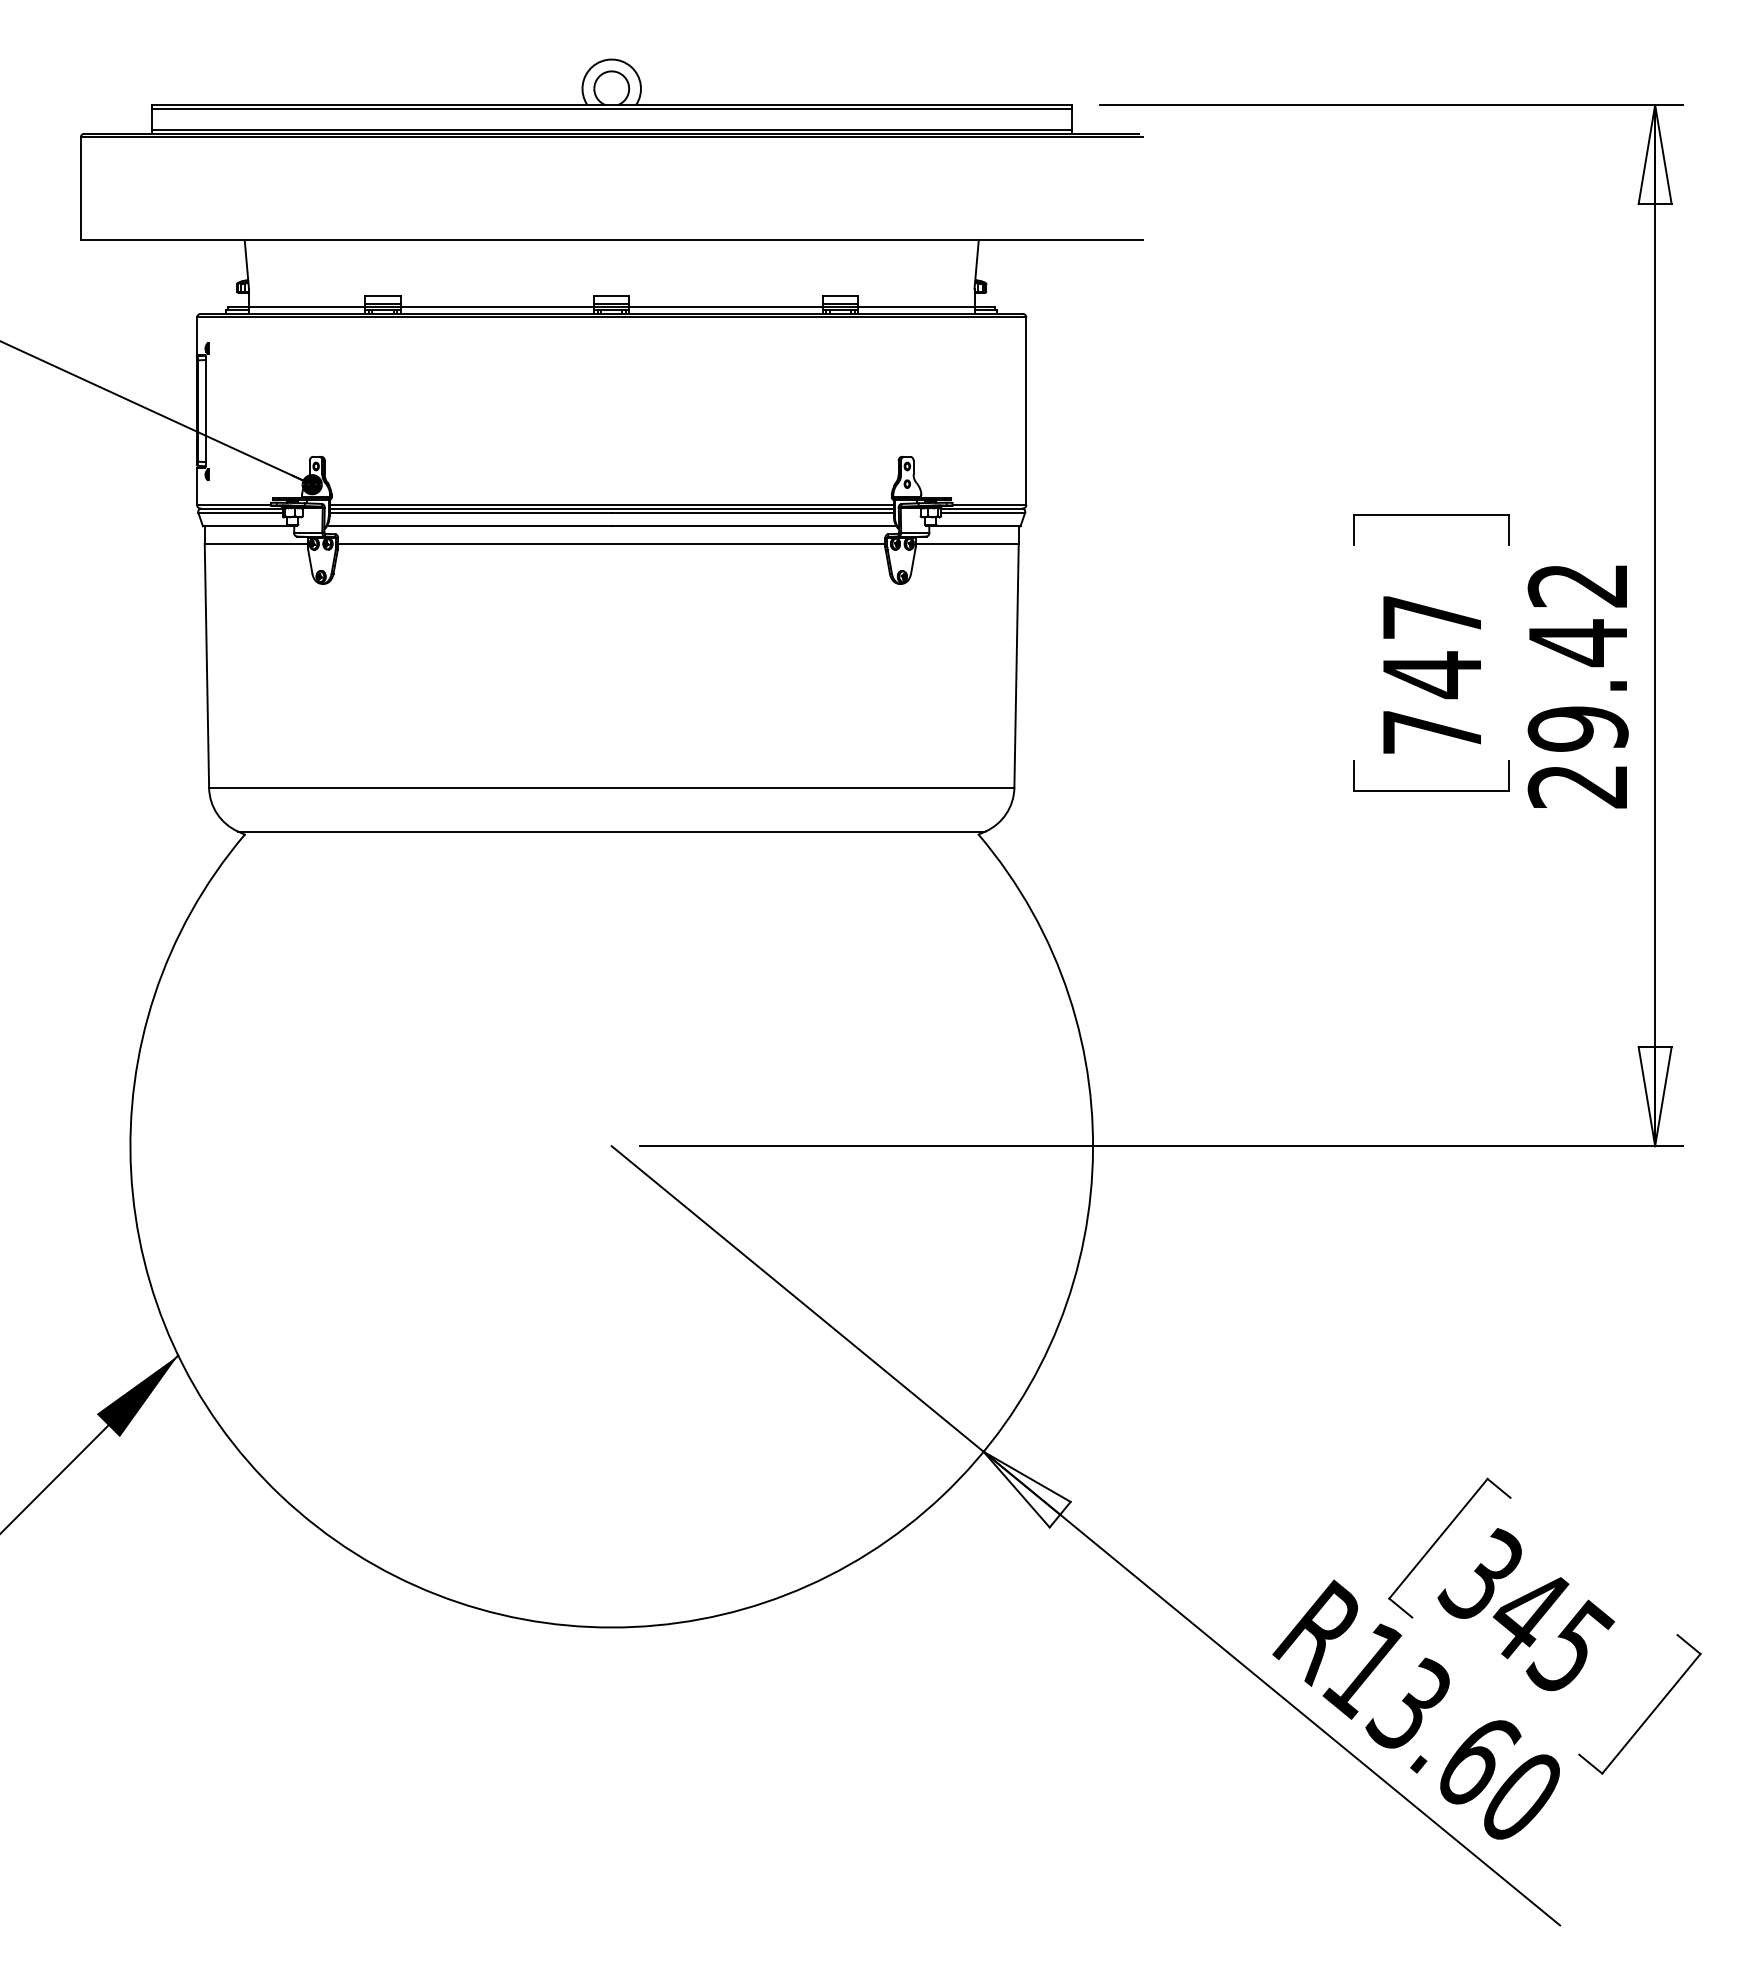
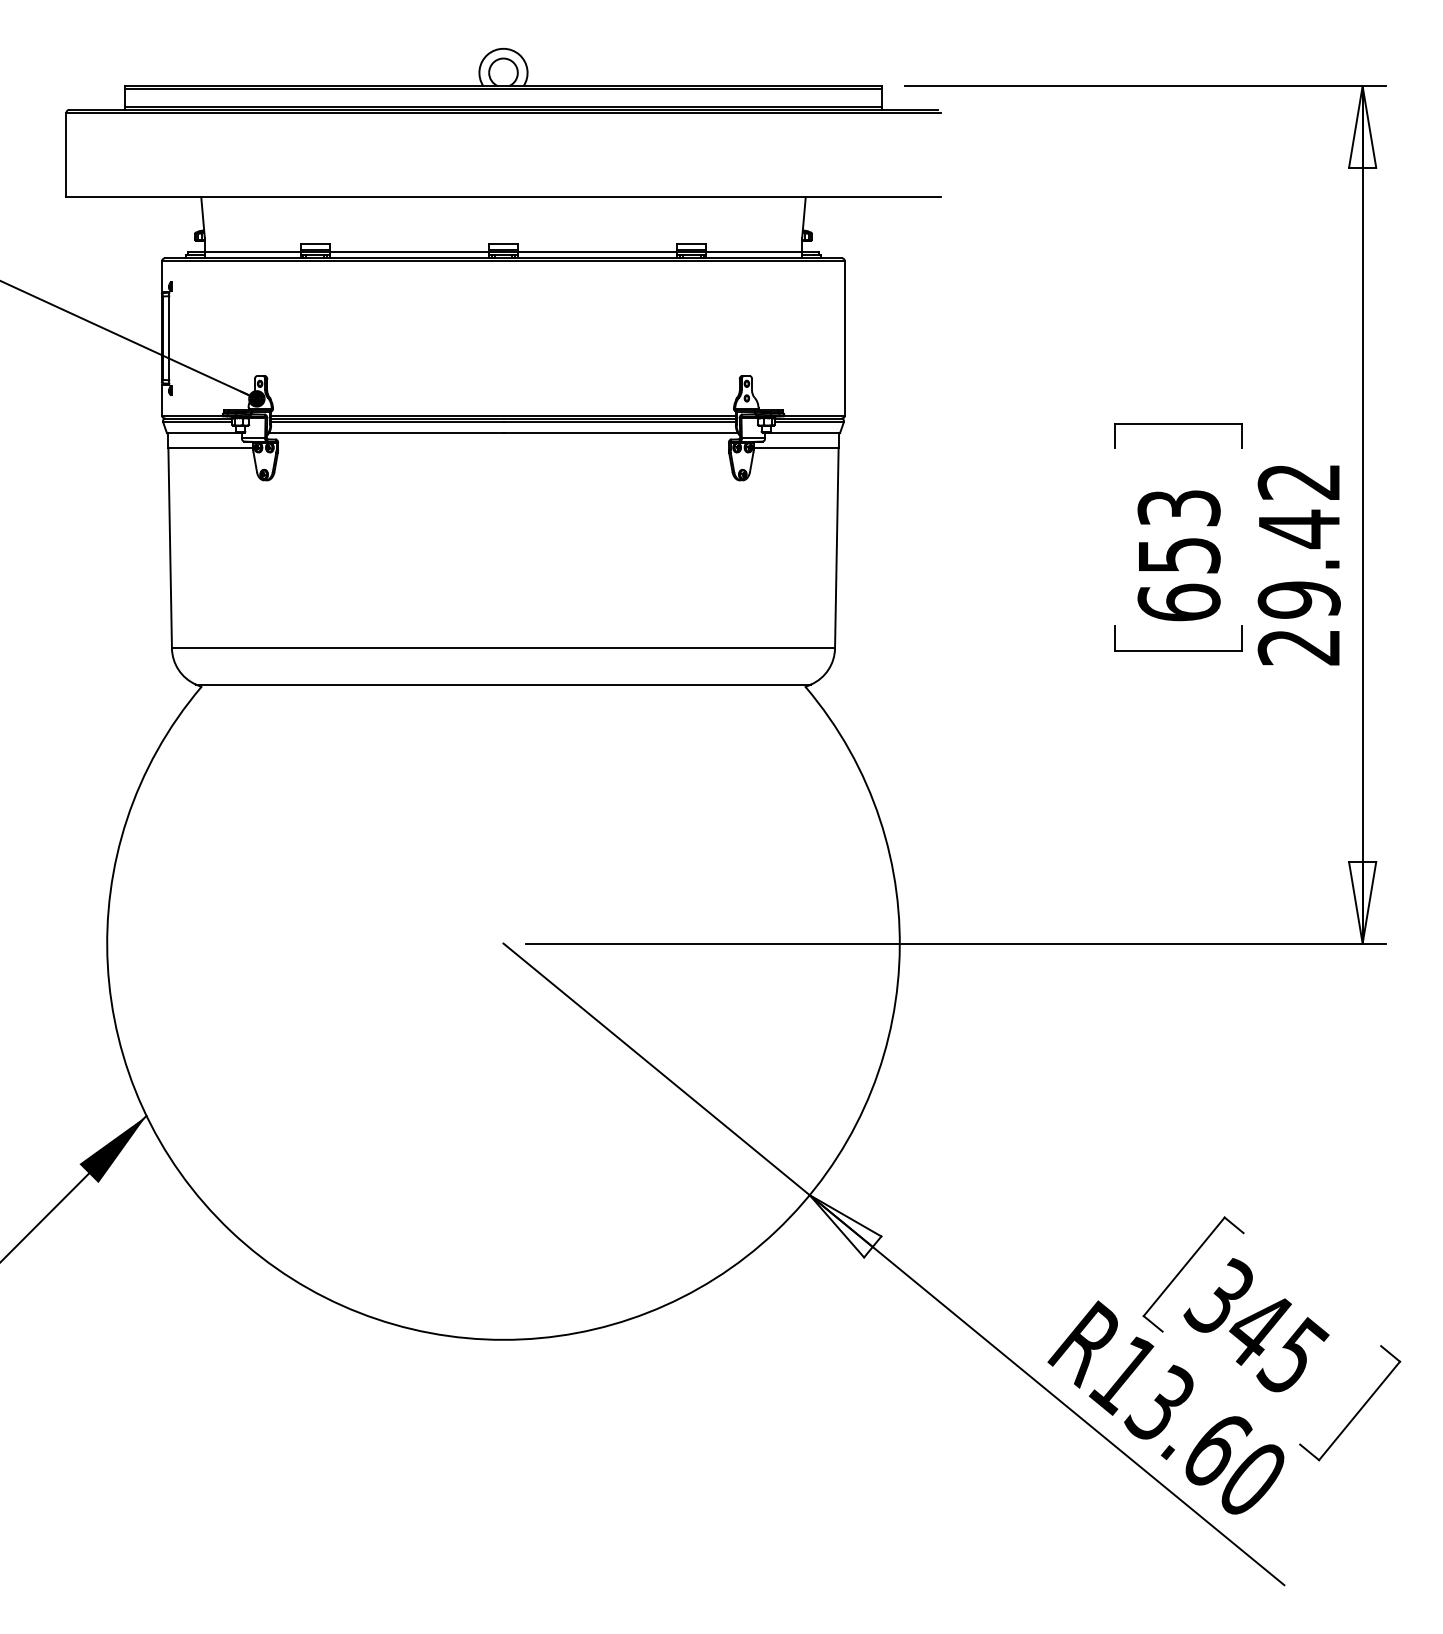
line: (611, 543) -> (503, 447), removed
text: (1431, 675) -> (1178, 555), 747 -> 653

